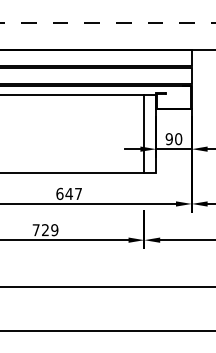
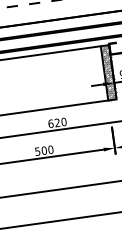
hatch: (150, 133) -> (108, 72), added
text: (73, 193) -> (60, 122), 647 -> 620
text: (45, 230) -> (44, 150), 729 -> 500

